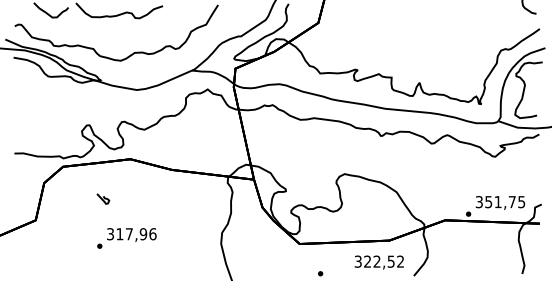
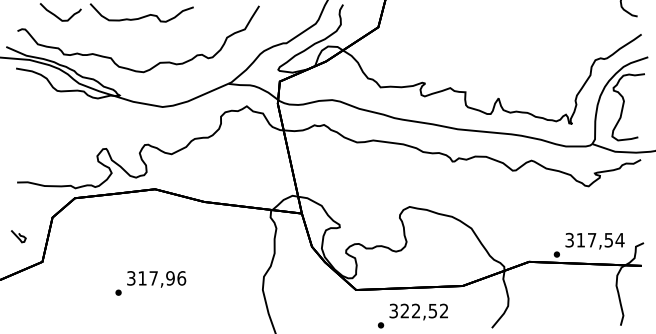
curve: (103, 198) -> (18, 236), moved
text: (505, 202) -> (600, 240), 351,75 -> 317,54
text: (379, 262) -> (418, 311), moved

